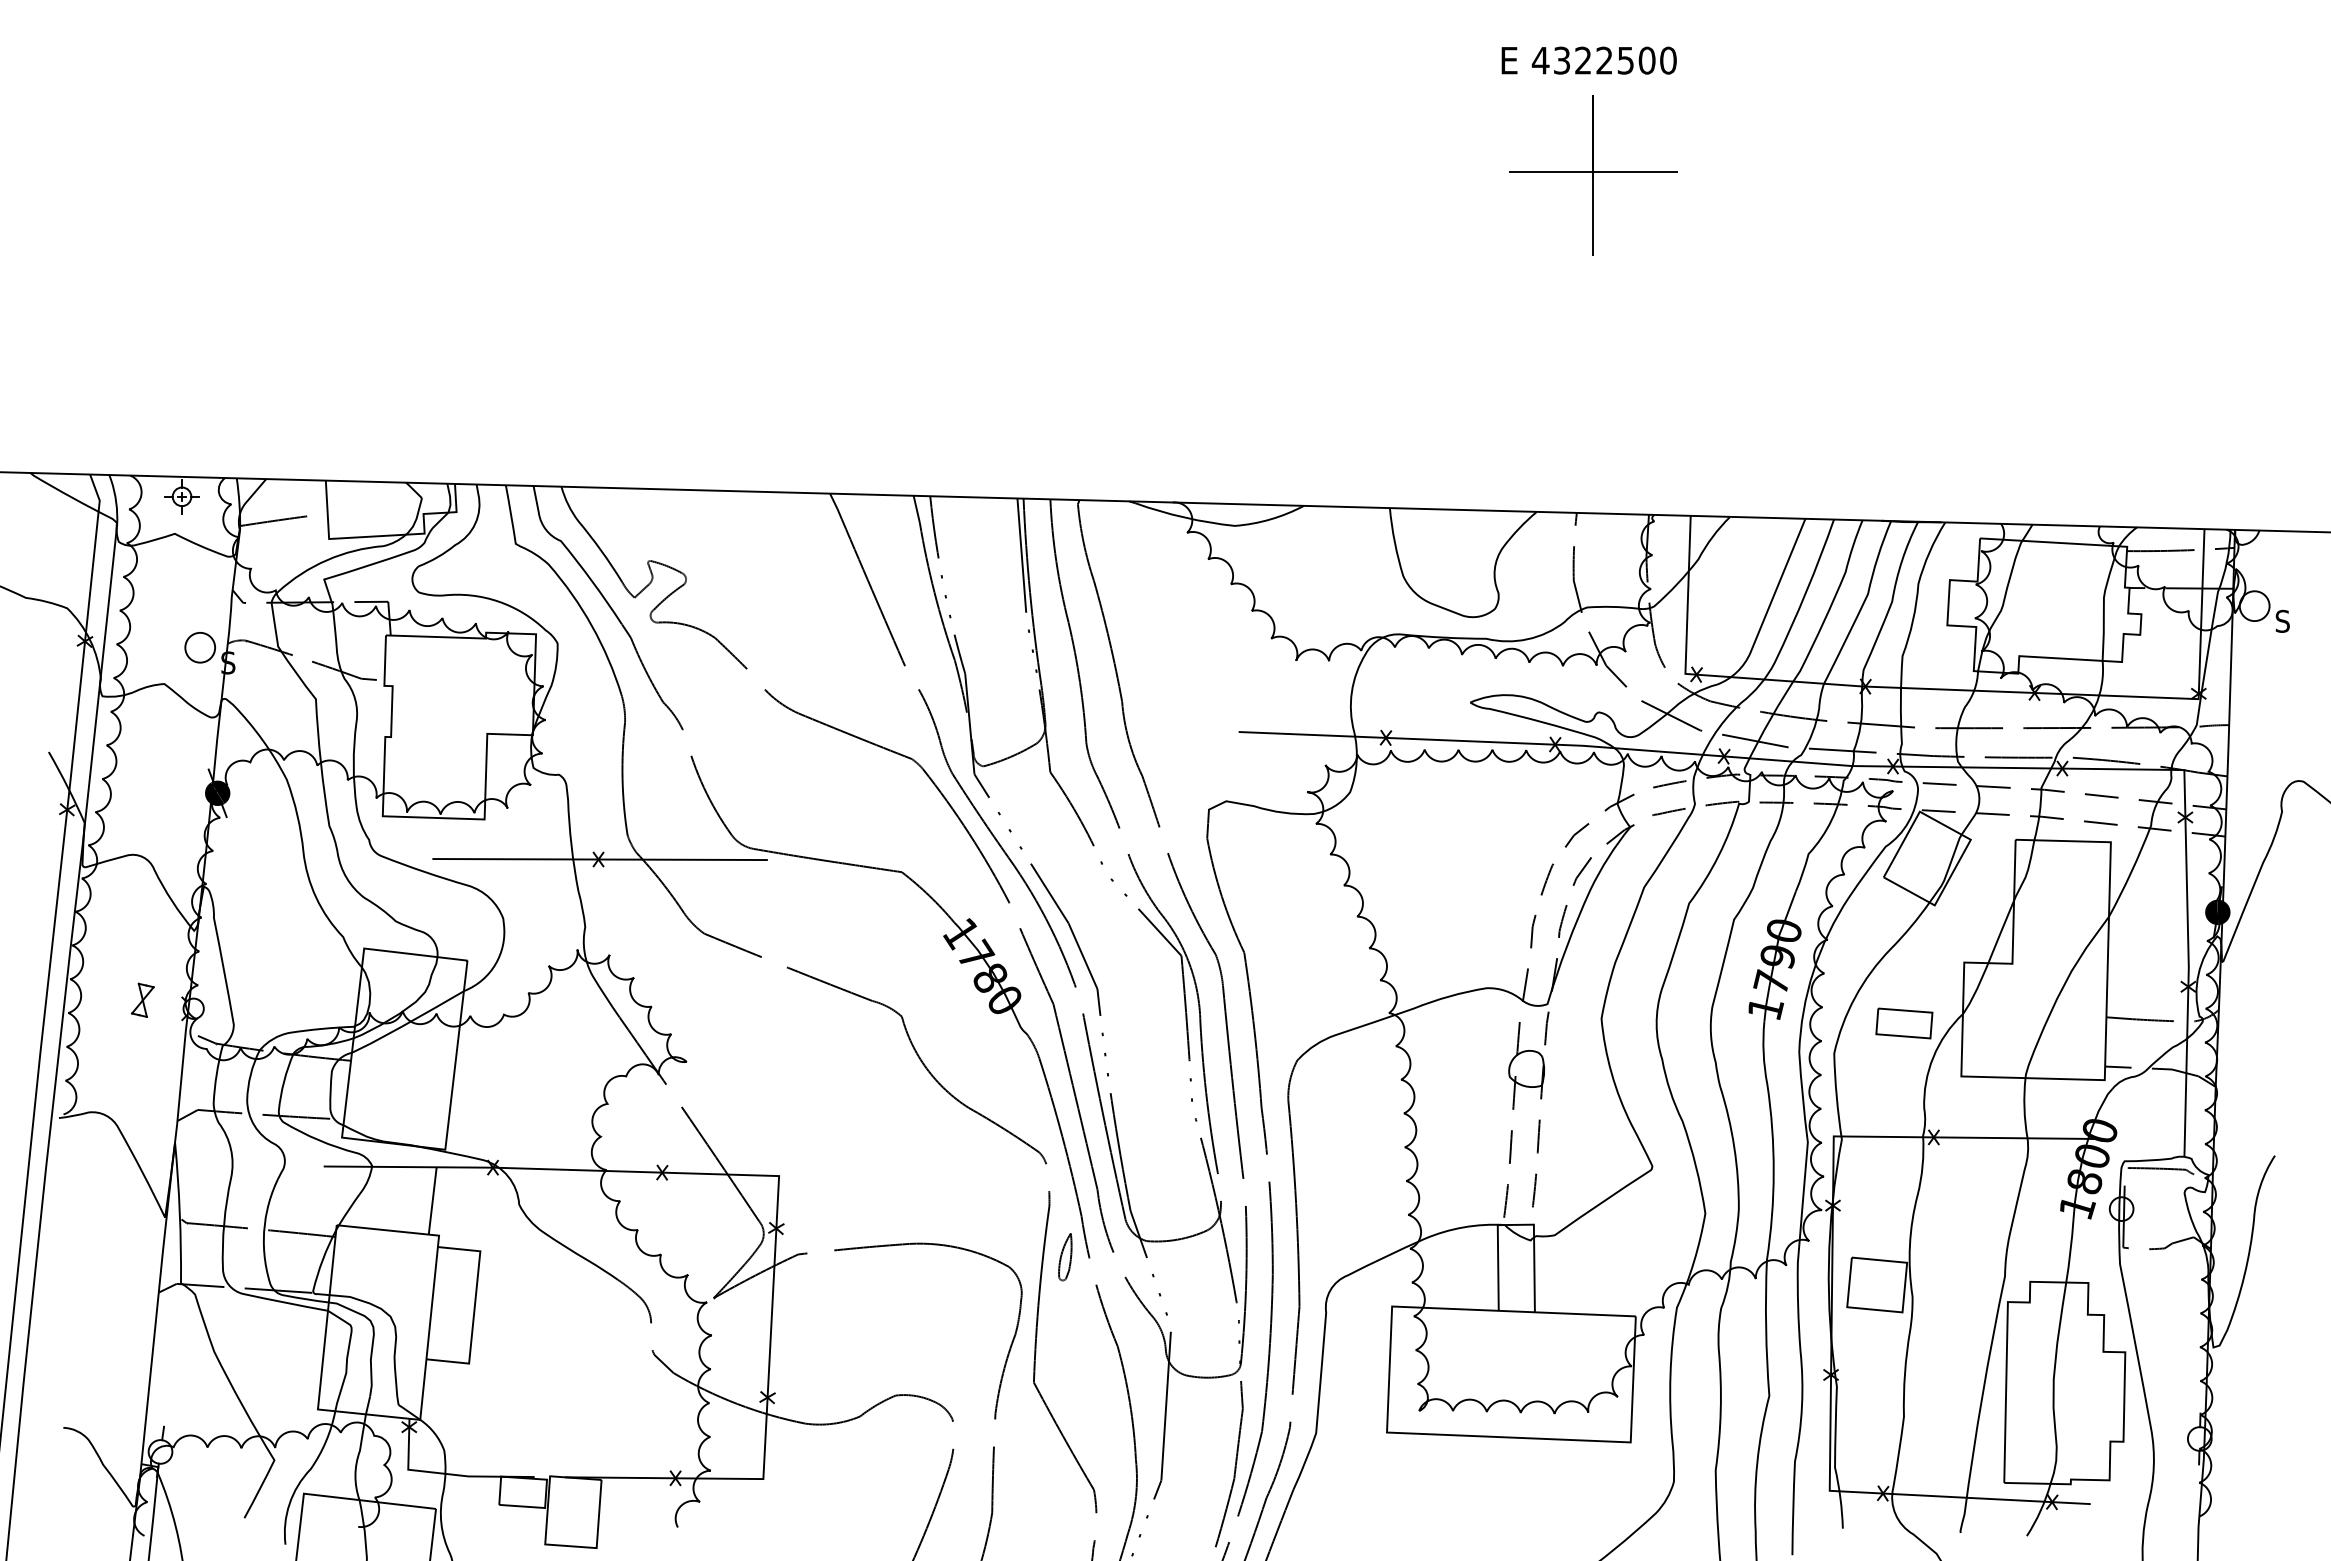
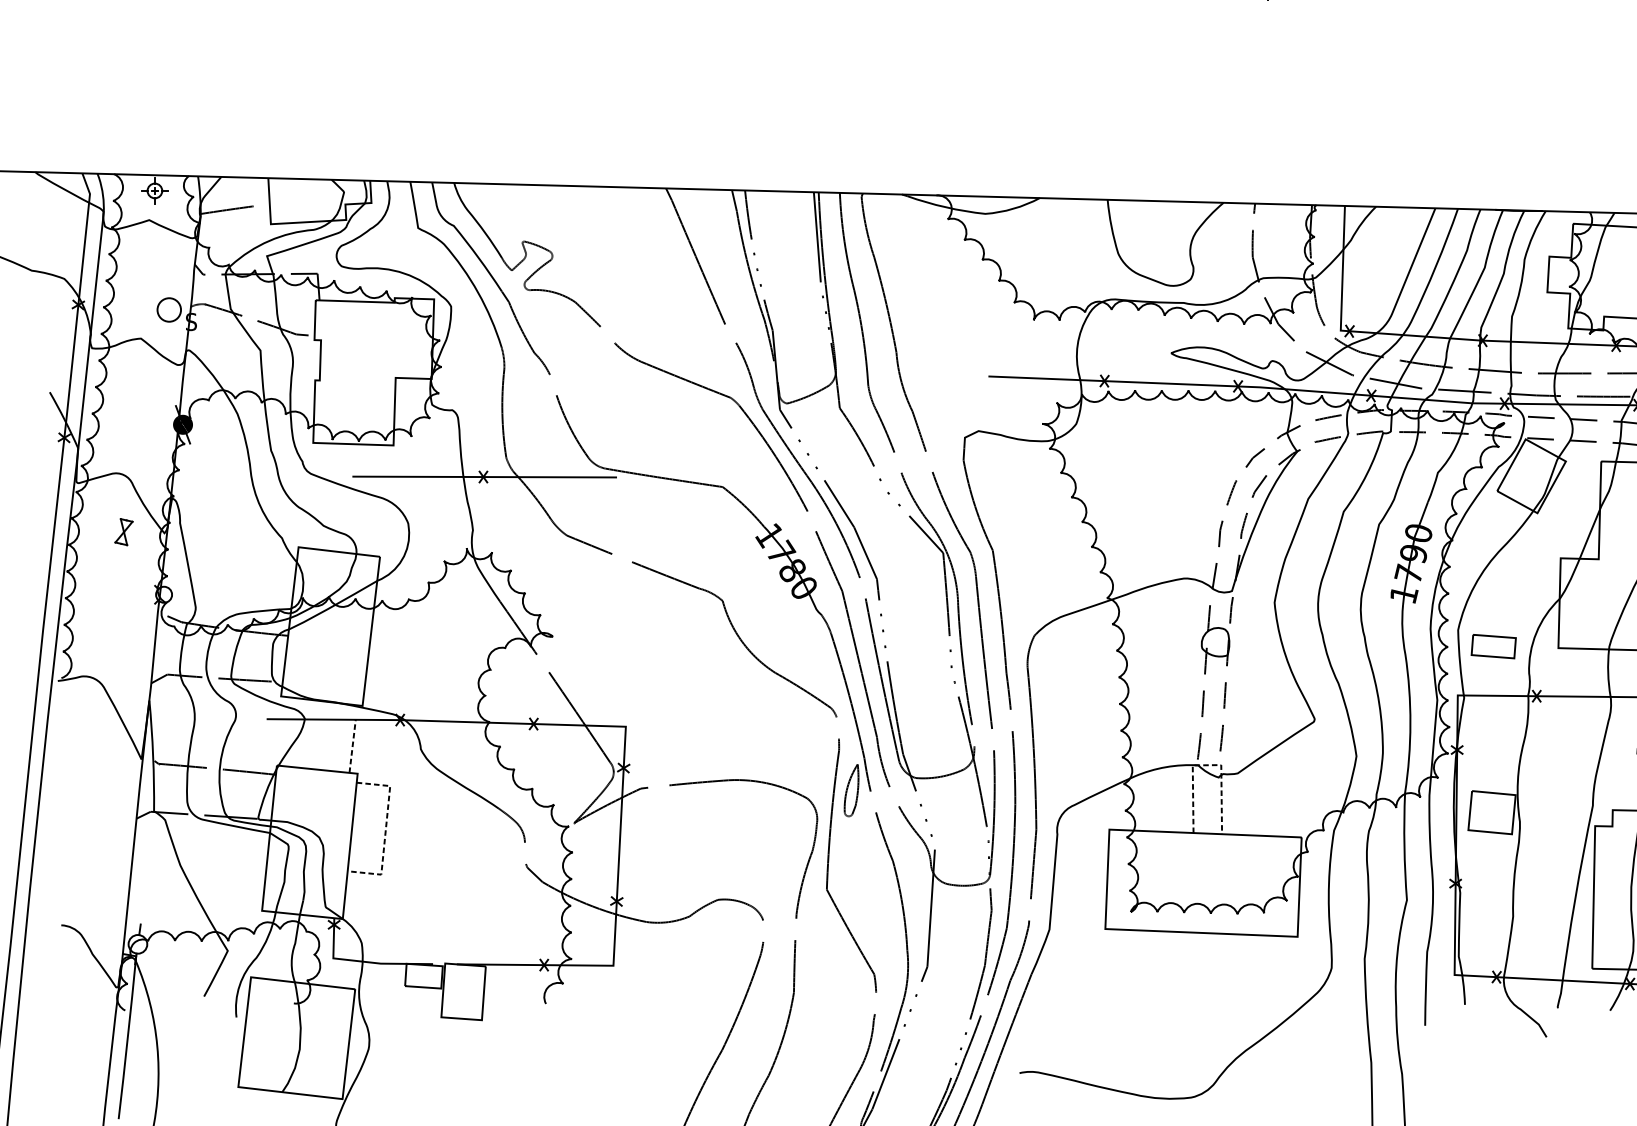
part: (142, 999) -> (123, 531), moved
part: (1904, 1023) -> (1493, 646), moved
line: (432, 1200) -> (352, 746), solid -> dashed
line: (1517, 1224) -> (1208, 764), solid -> dashed
part: (1065, 1257) -> (851, 790), size x1.4
line: (474, 1307) -> (385, 830), solid -> dashed

